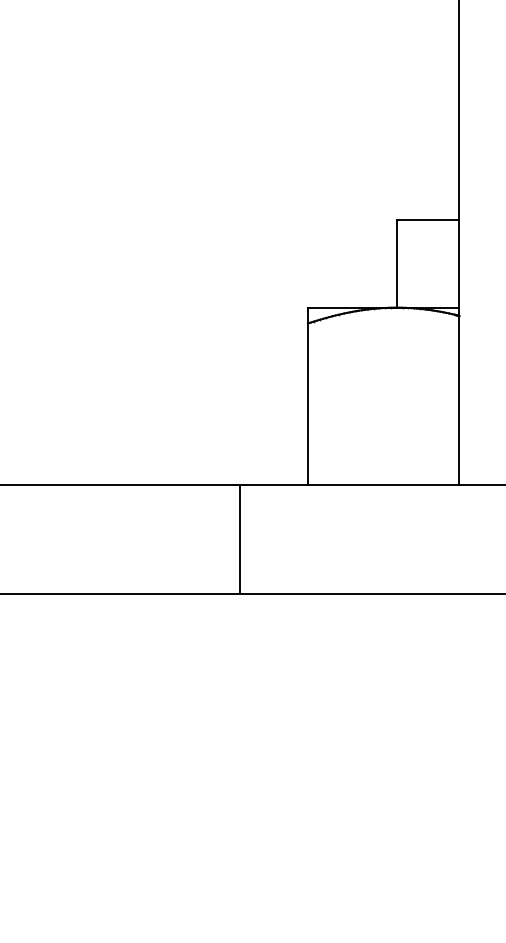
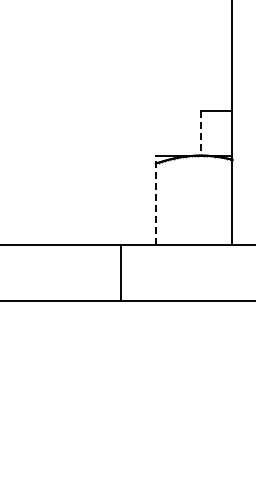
line: (396, 263) -> (200, 133), solid -> dashed
line: (307, 396) -> (155, 200), solid -> dashed

